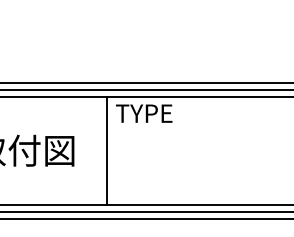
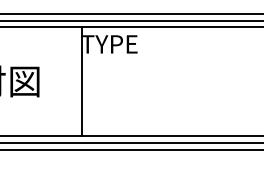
line: (107, 150) -> (82, 81), moved

